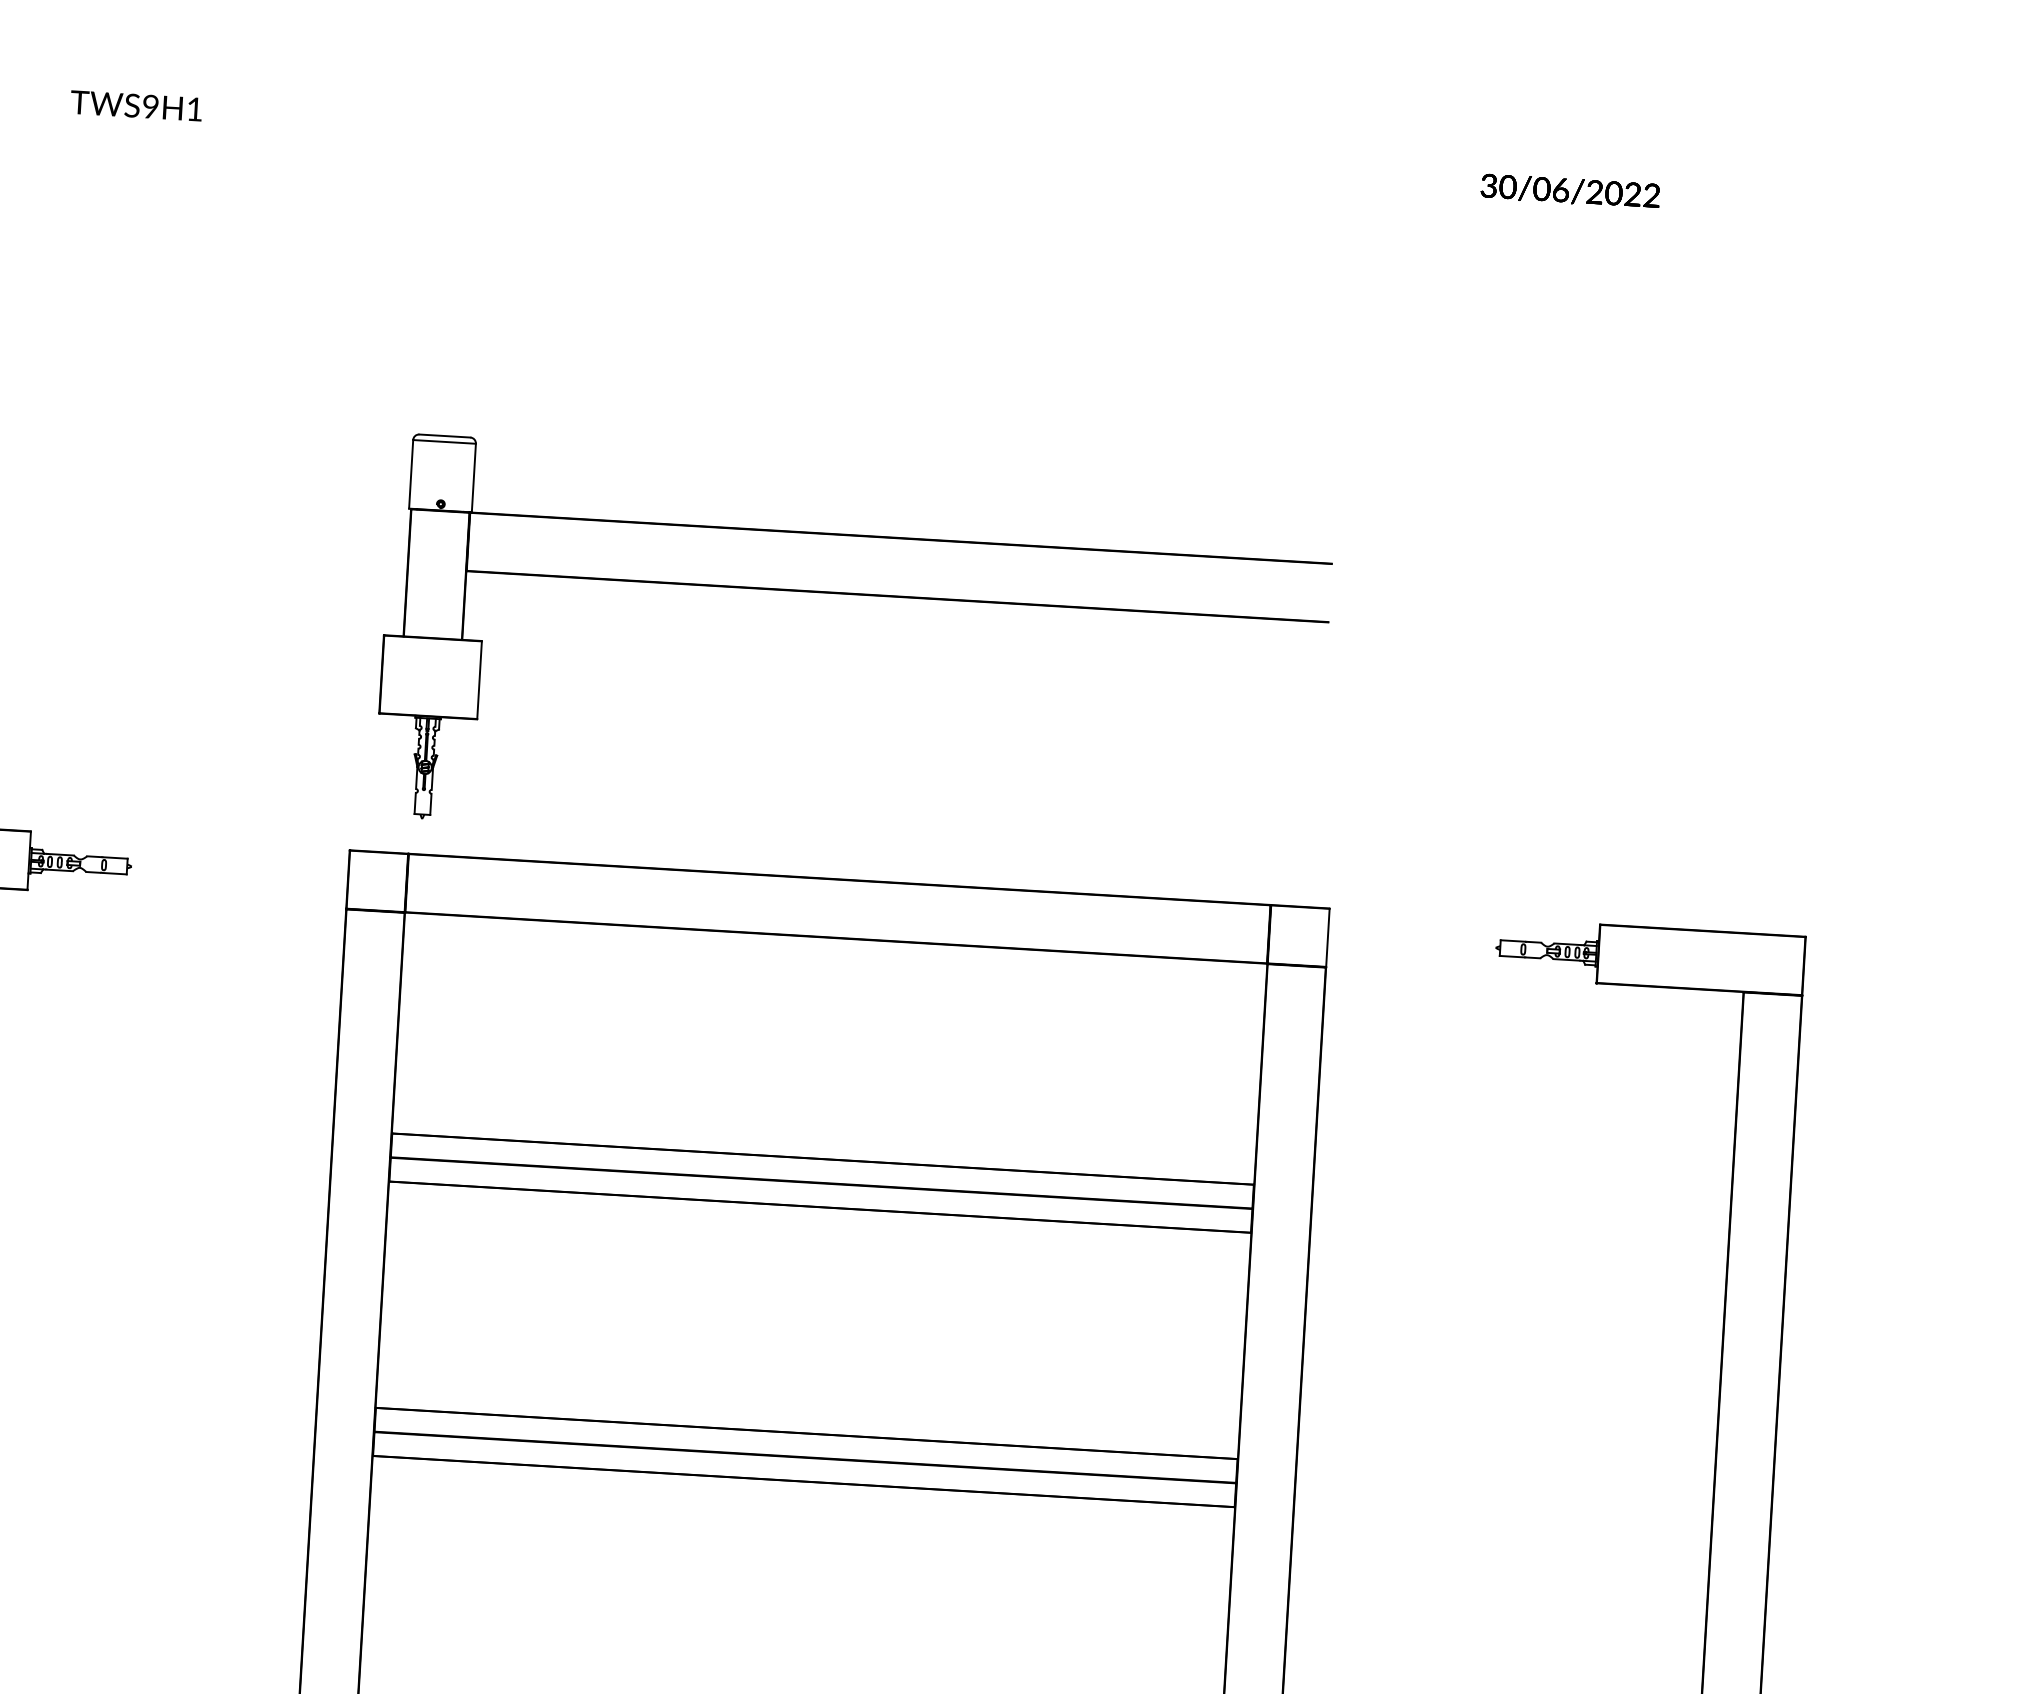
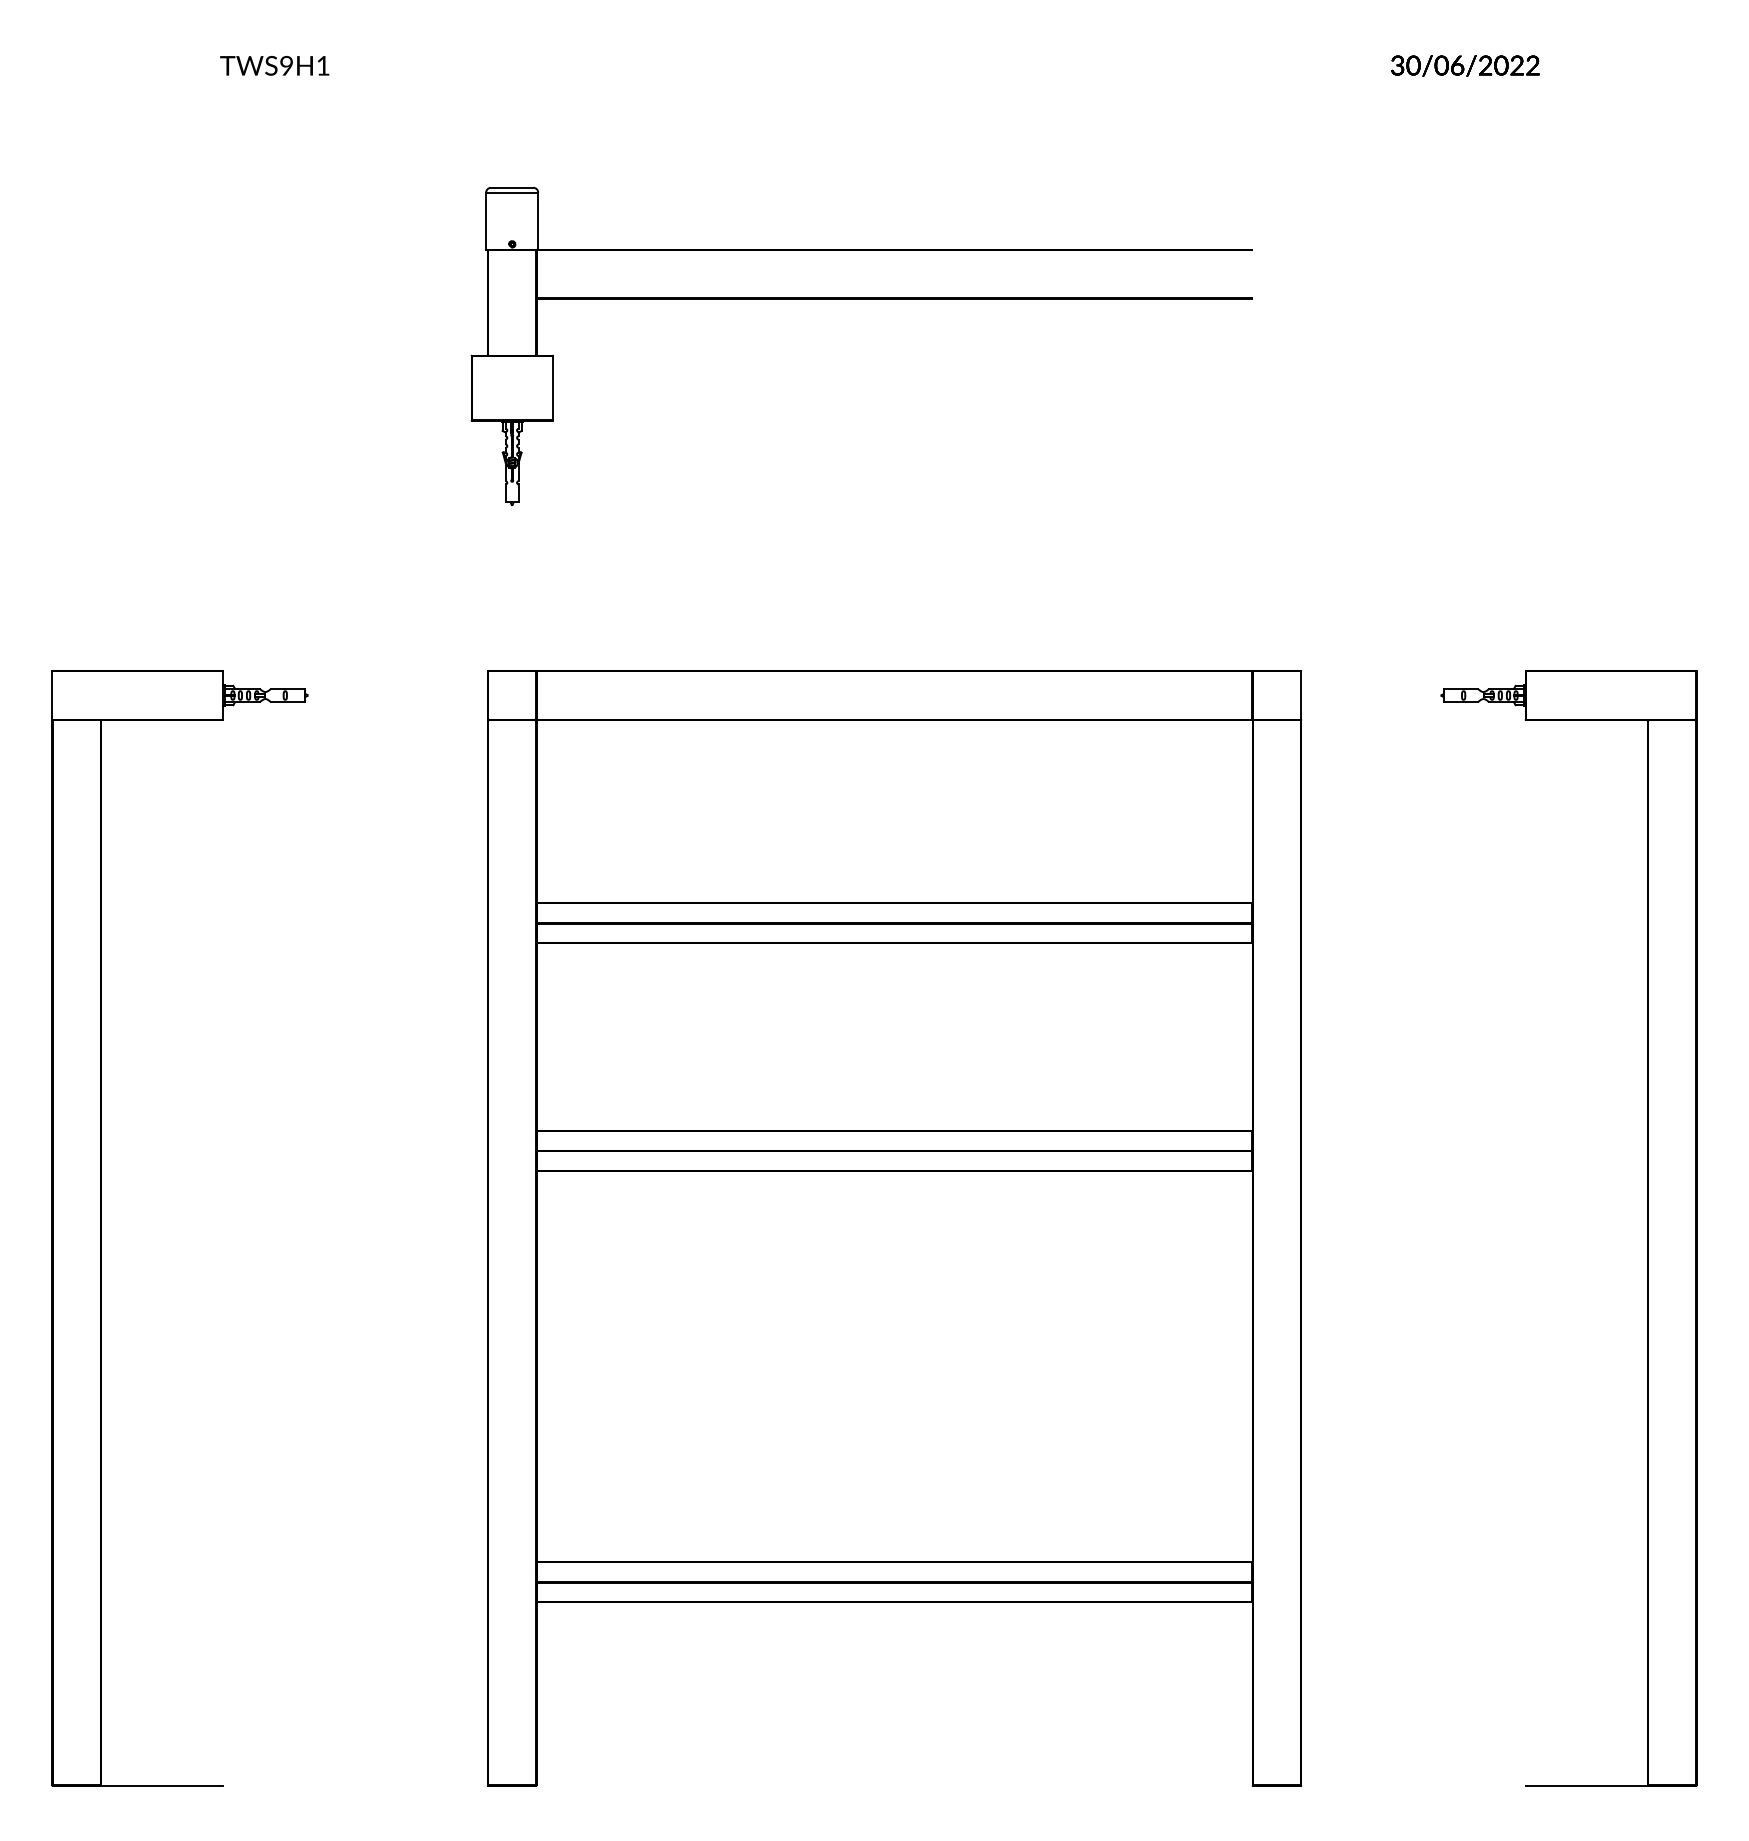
part: (857, 595) -> (861, 299), moved

